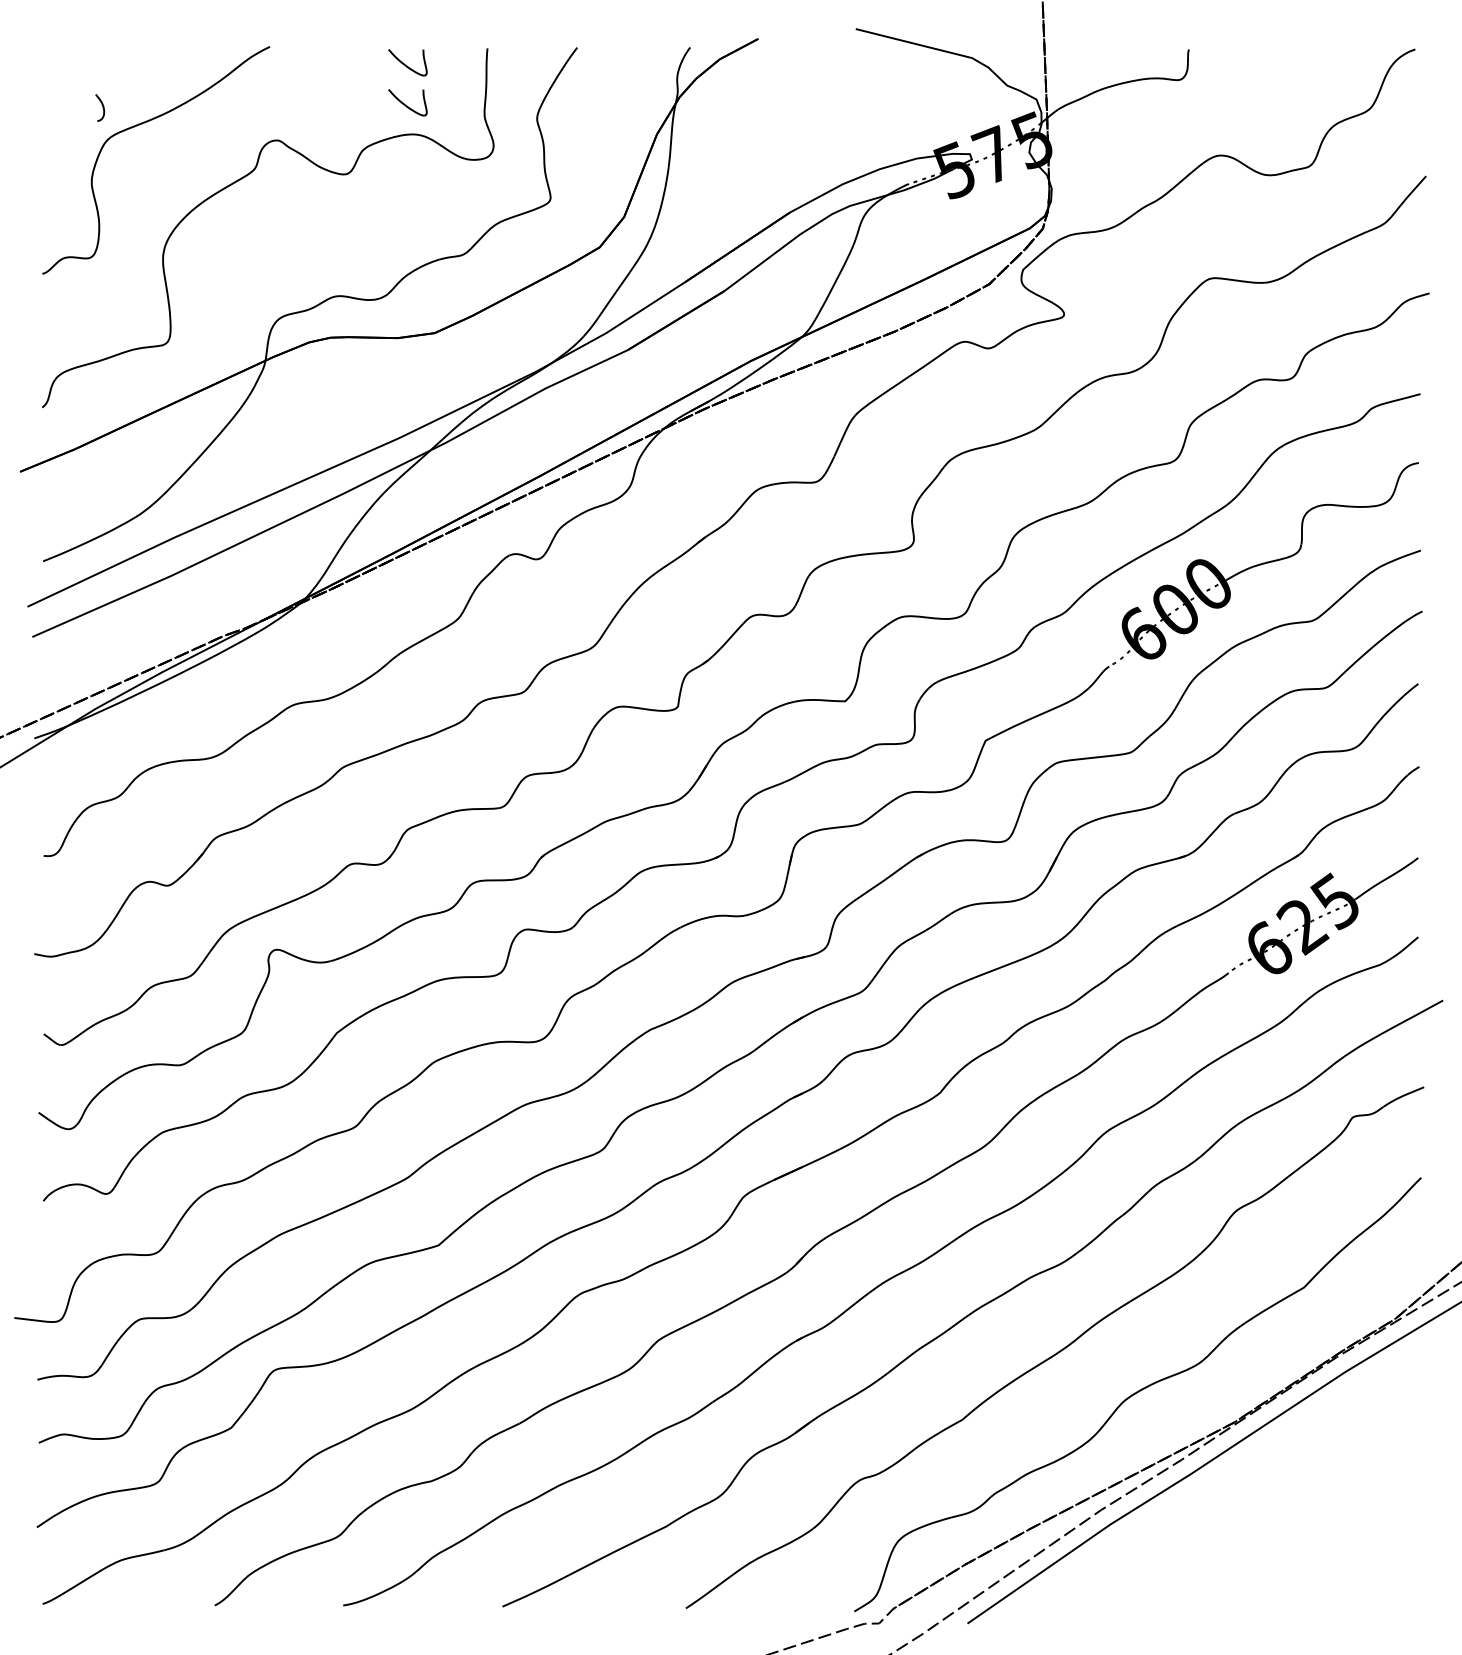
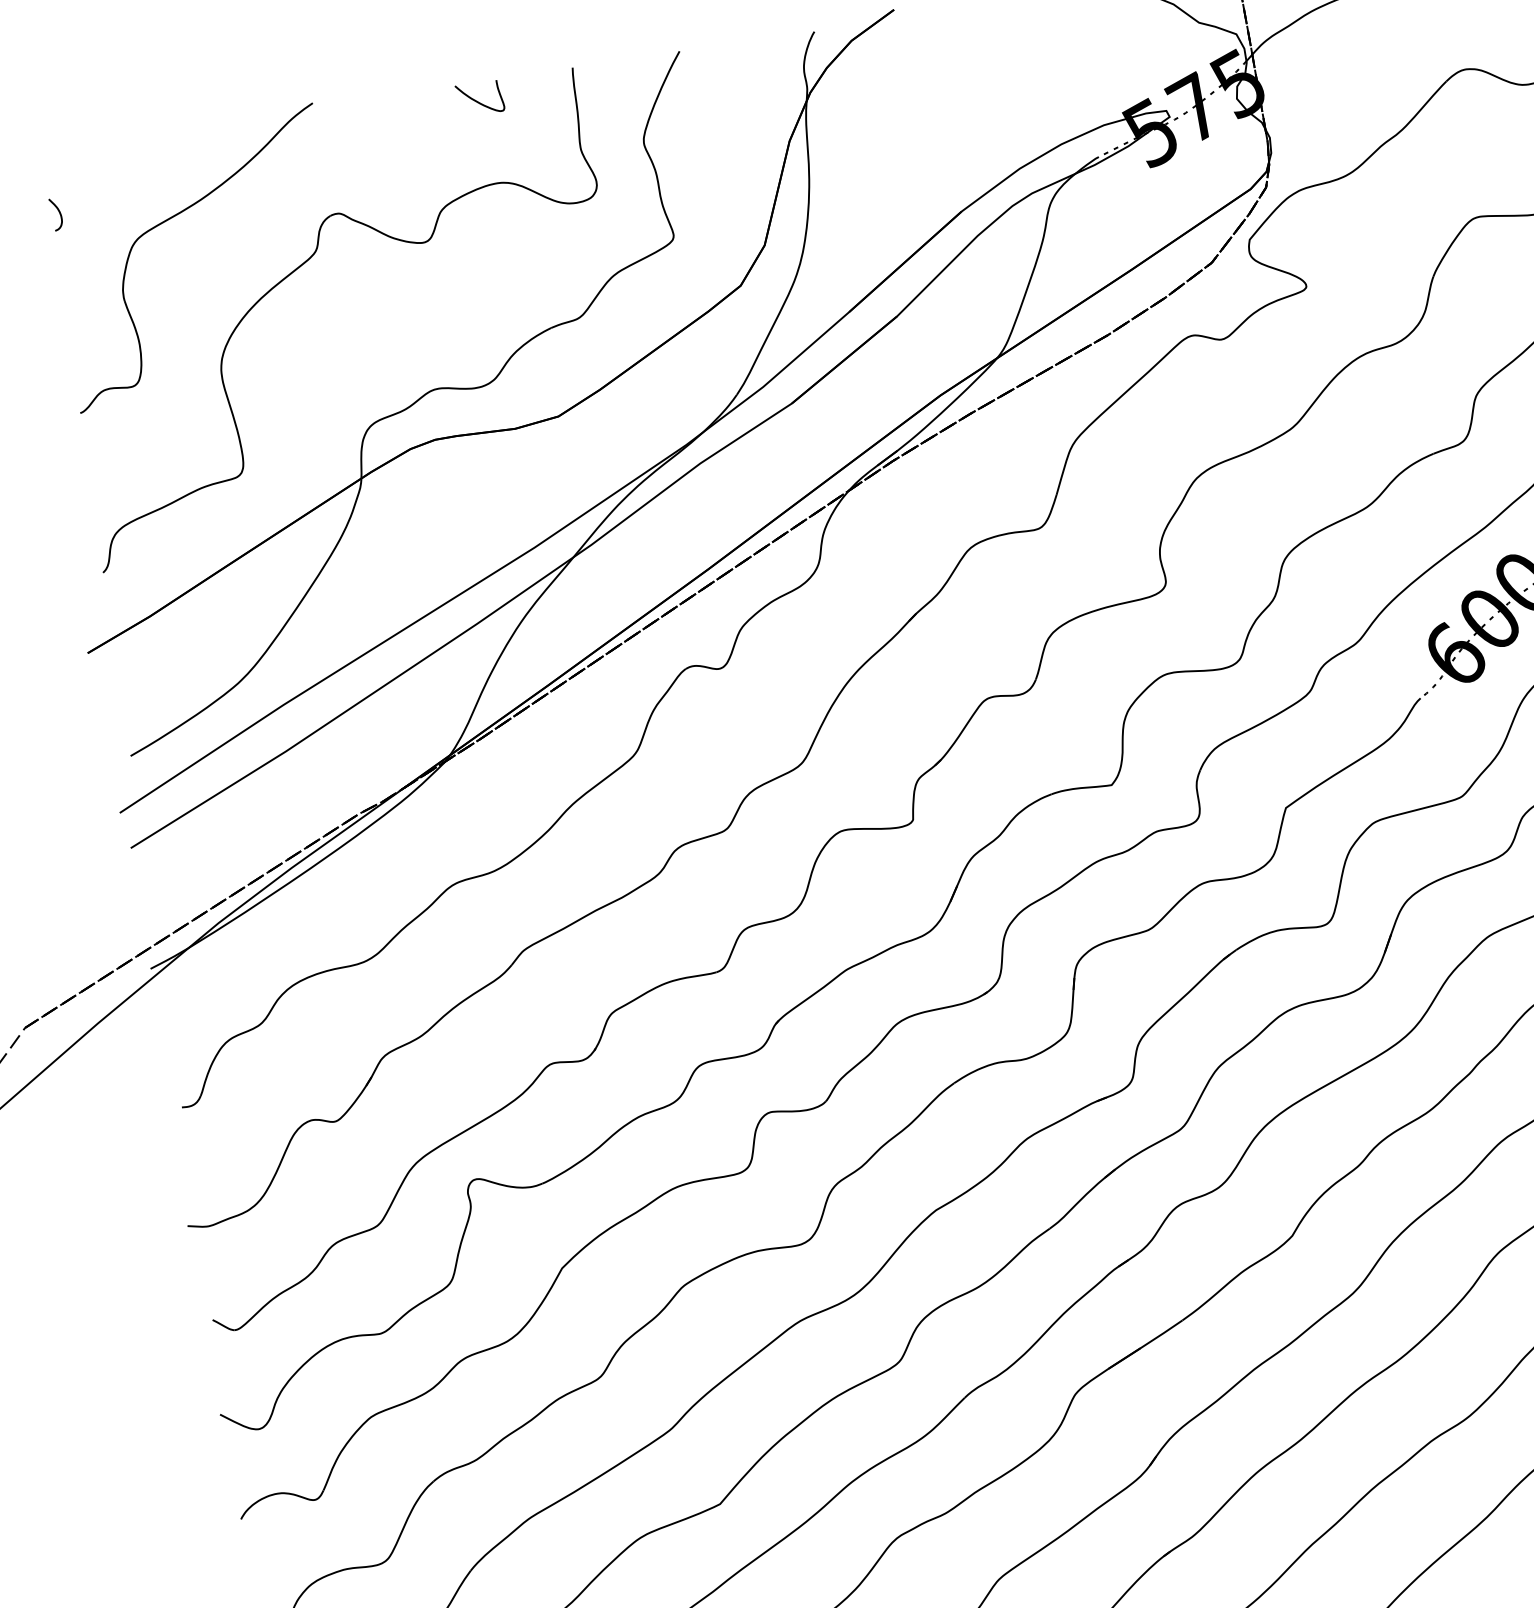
curve: (405, 104) -> (484, 148), removed
curve: (102, 107) -> (59, 213), moved

